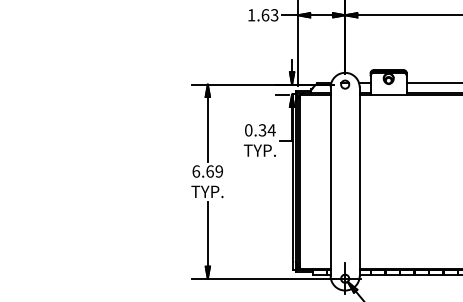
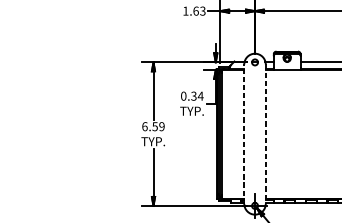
text: (209, 171) -> (154, 126), 6.69 -> 6.59
line: (330, 181) -> (244, 134), solid -> dashed
line: (359, 182) -> (265, 134), solid -> dashed

